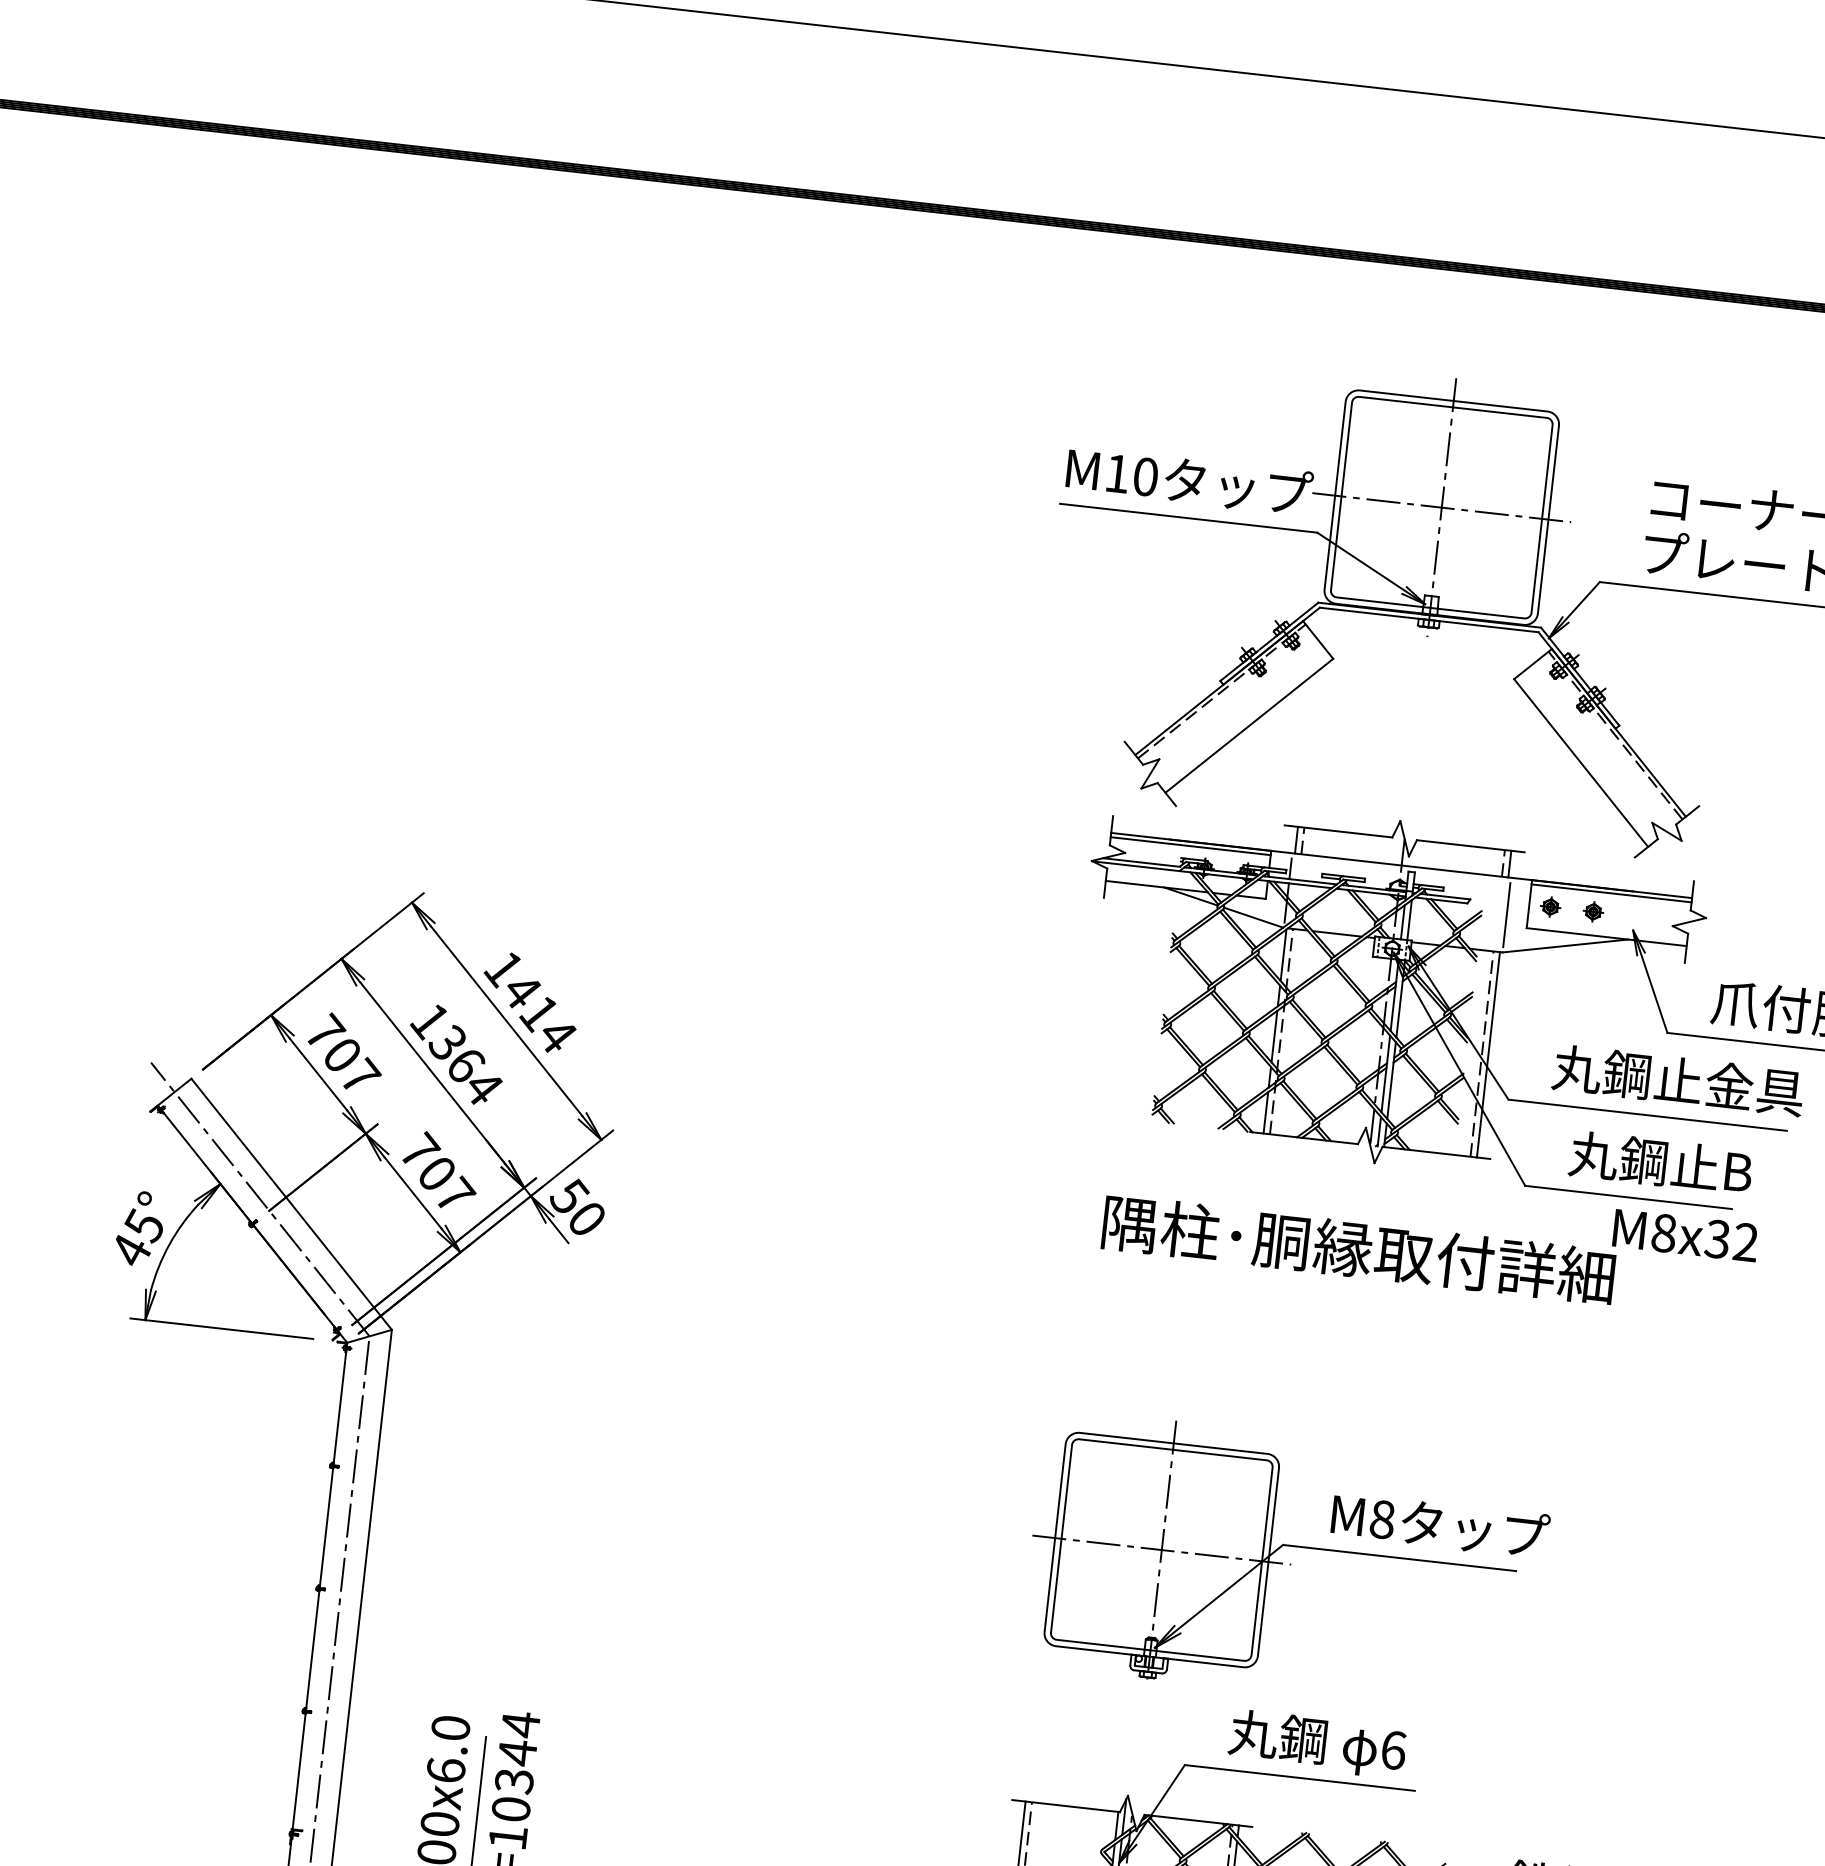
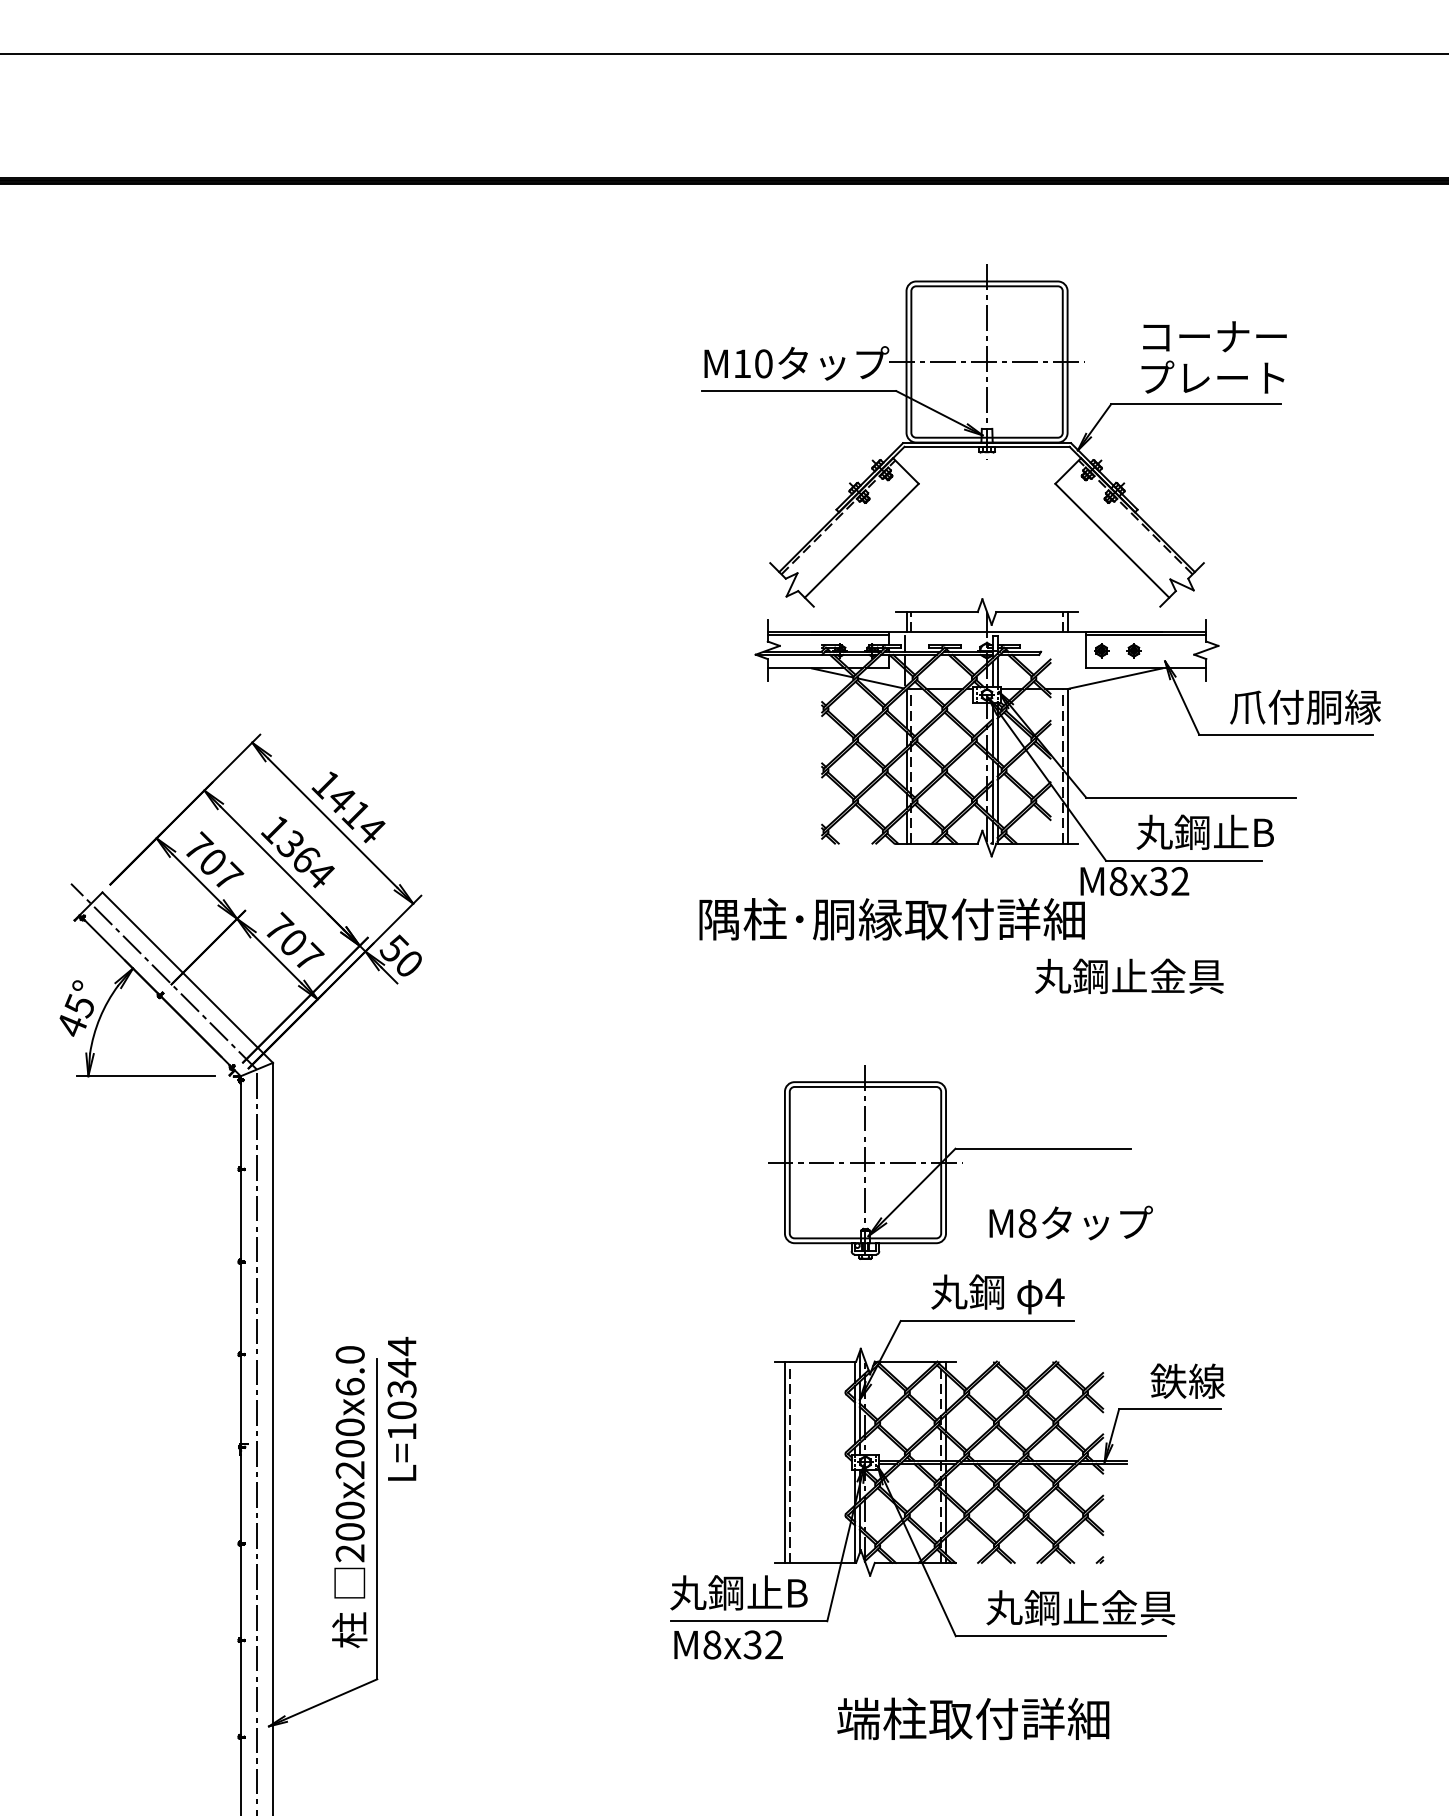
line: (1506, 915) -> (1069, 660), removed
text: (1678, 1079) -> (1129, 975), moved
text: (1430, 1236) -> (944, 903), moved
text: (1439, 1524) -> (1070, 1222), moved
text: (1392, 1750) -> (1054, 1292), 6 -> 4

